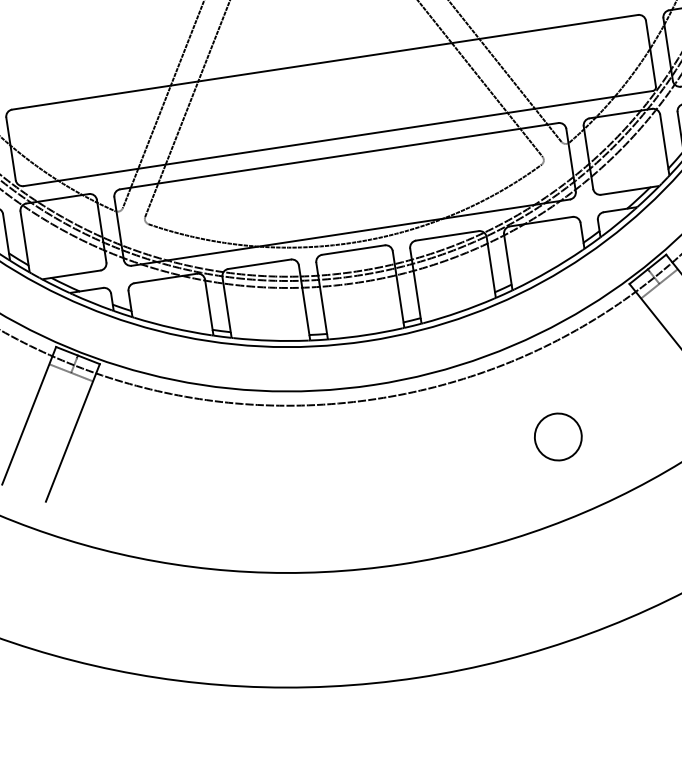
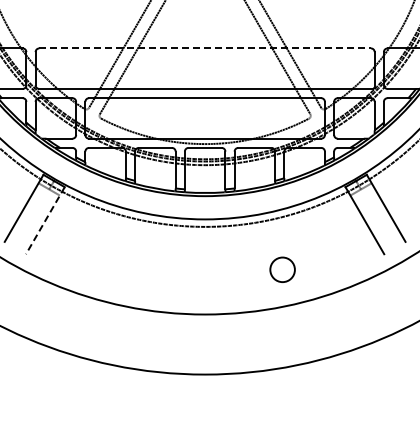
line: (325, 62) -> (205, 48), solid -> dashed
line: (72, 432) -> (45, 220), solid -> dashed
circle: (557, 436) -> (282, 269), moved

